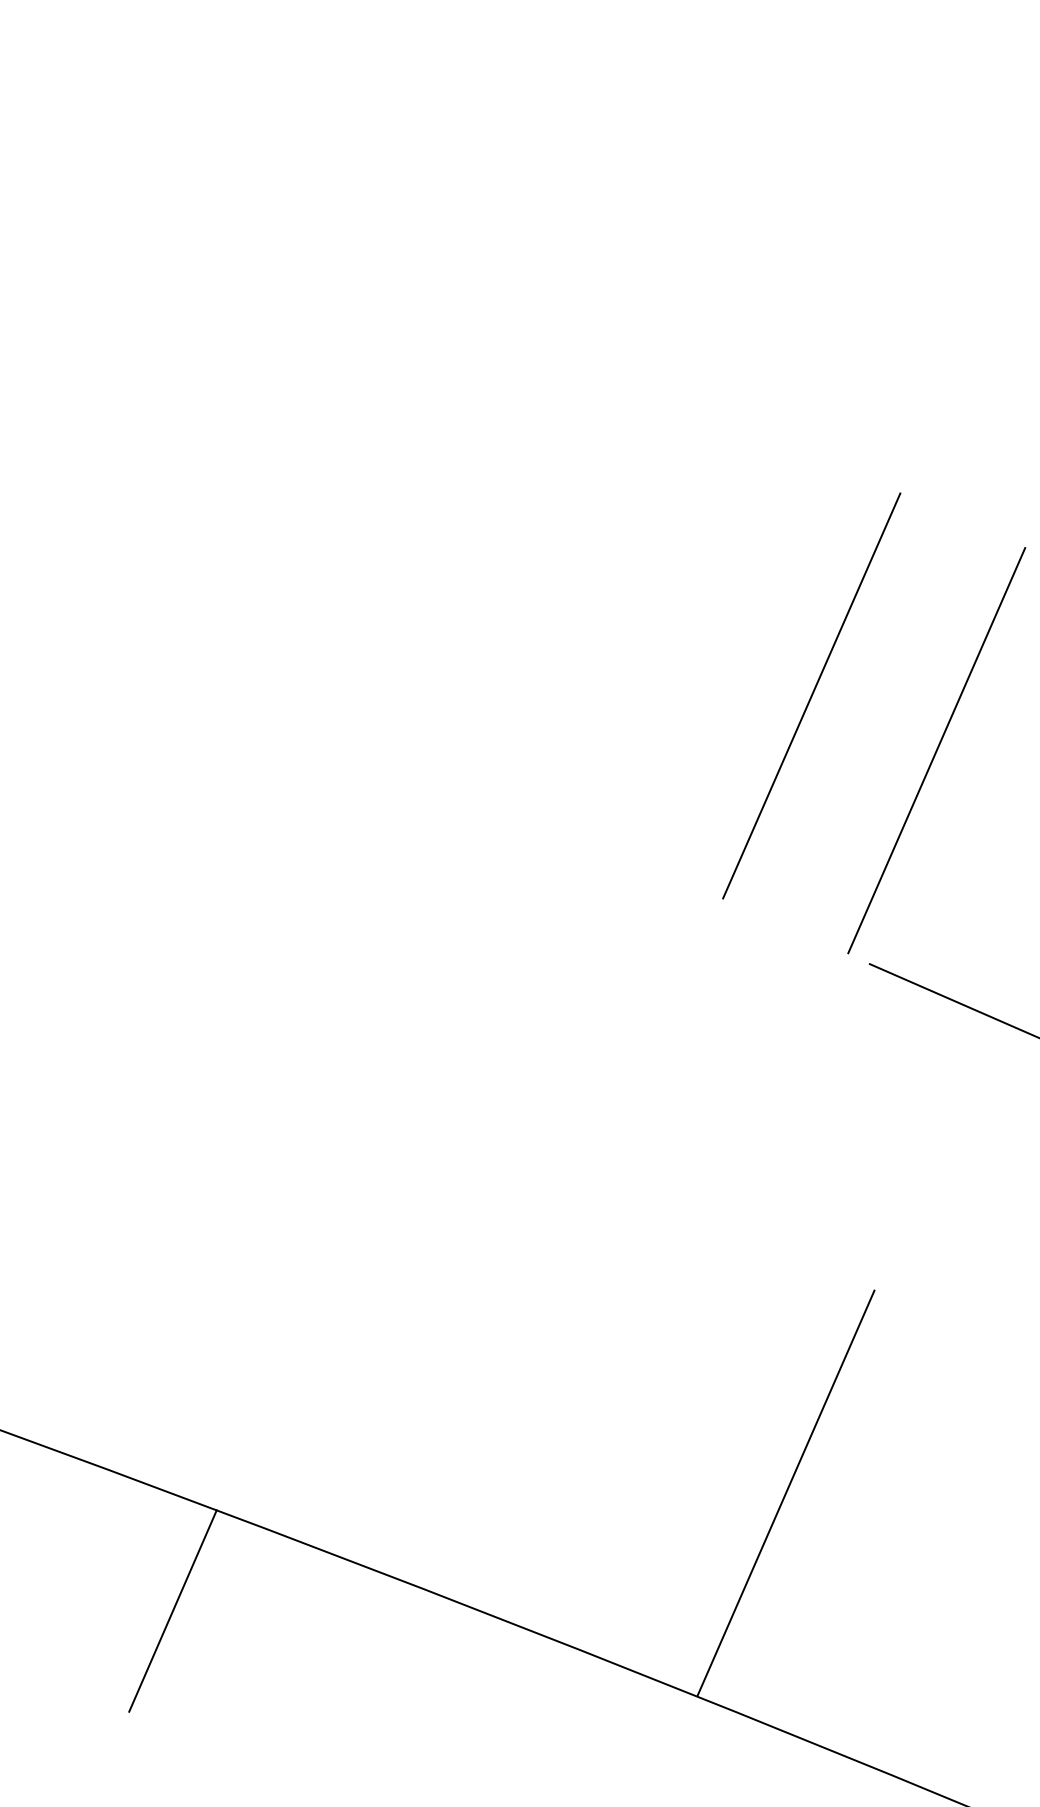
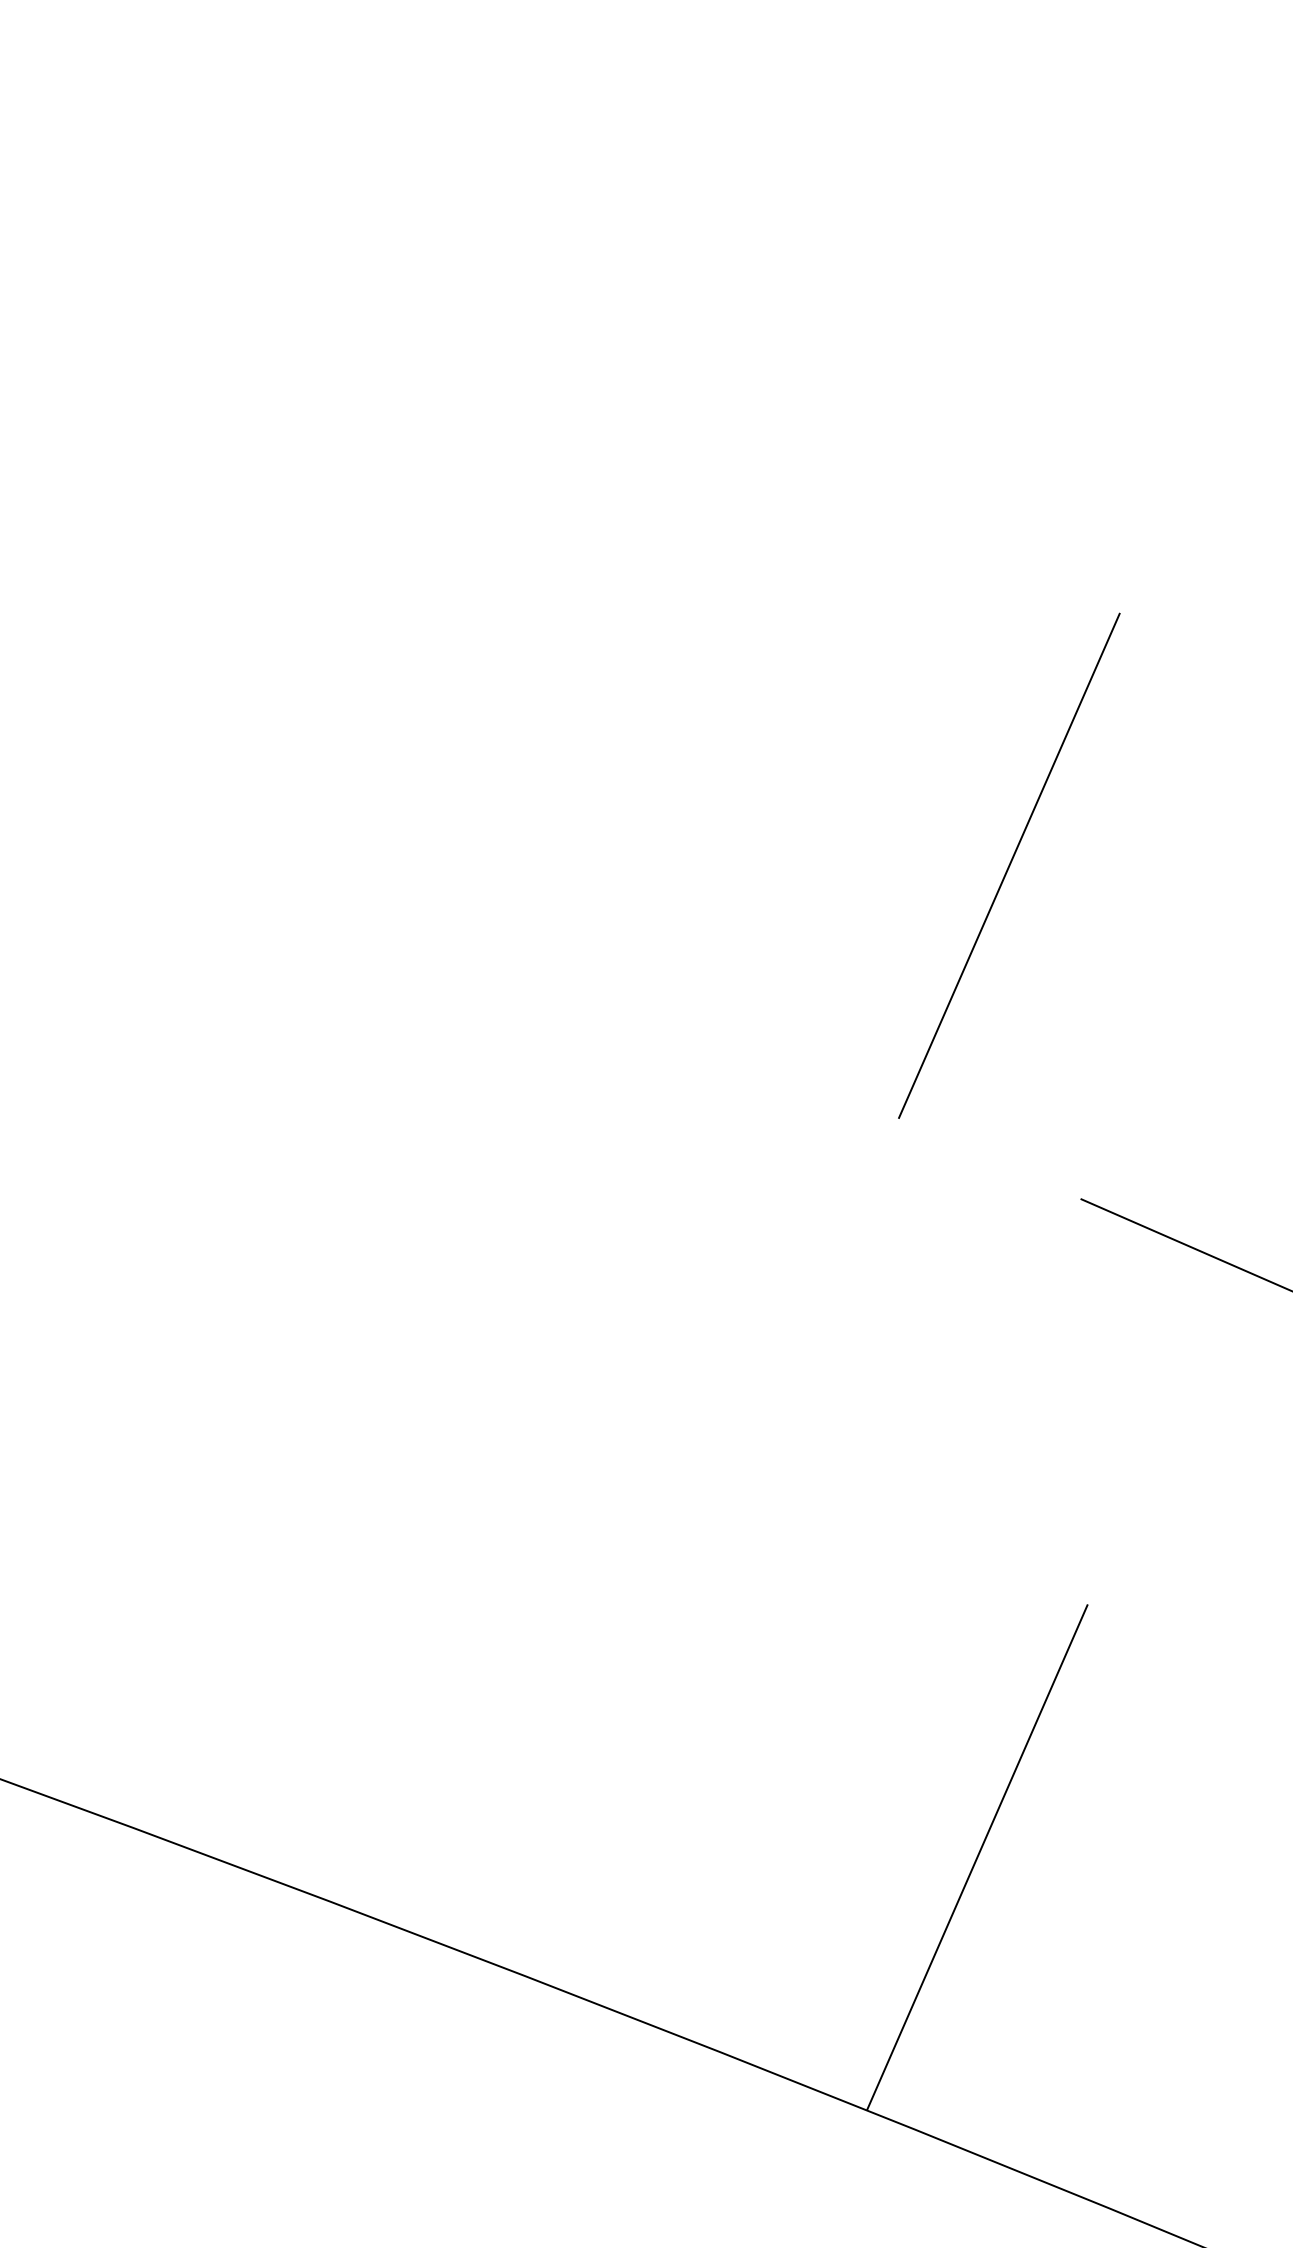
line: (936, 750) -> (1164, 933), removed
line: (172, 1610) -> (214, 2003), removed

